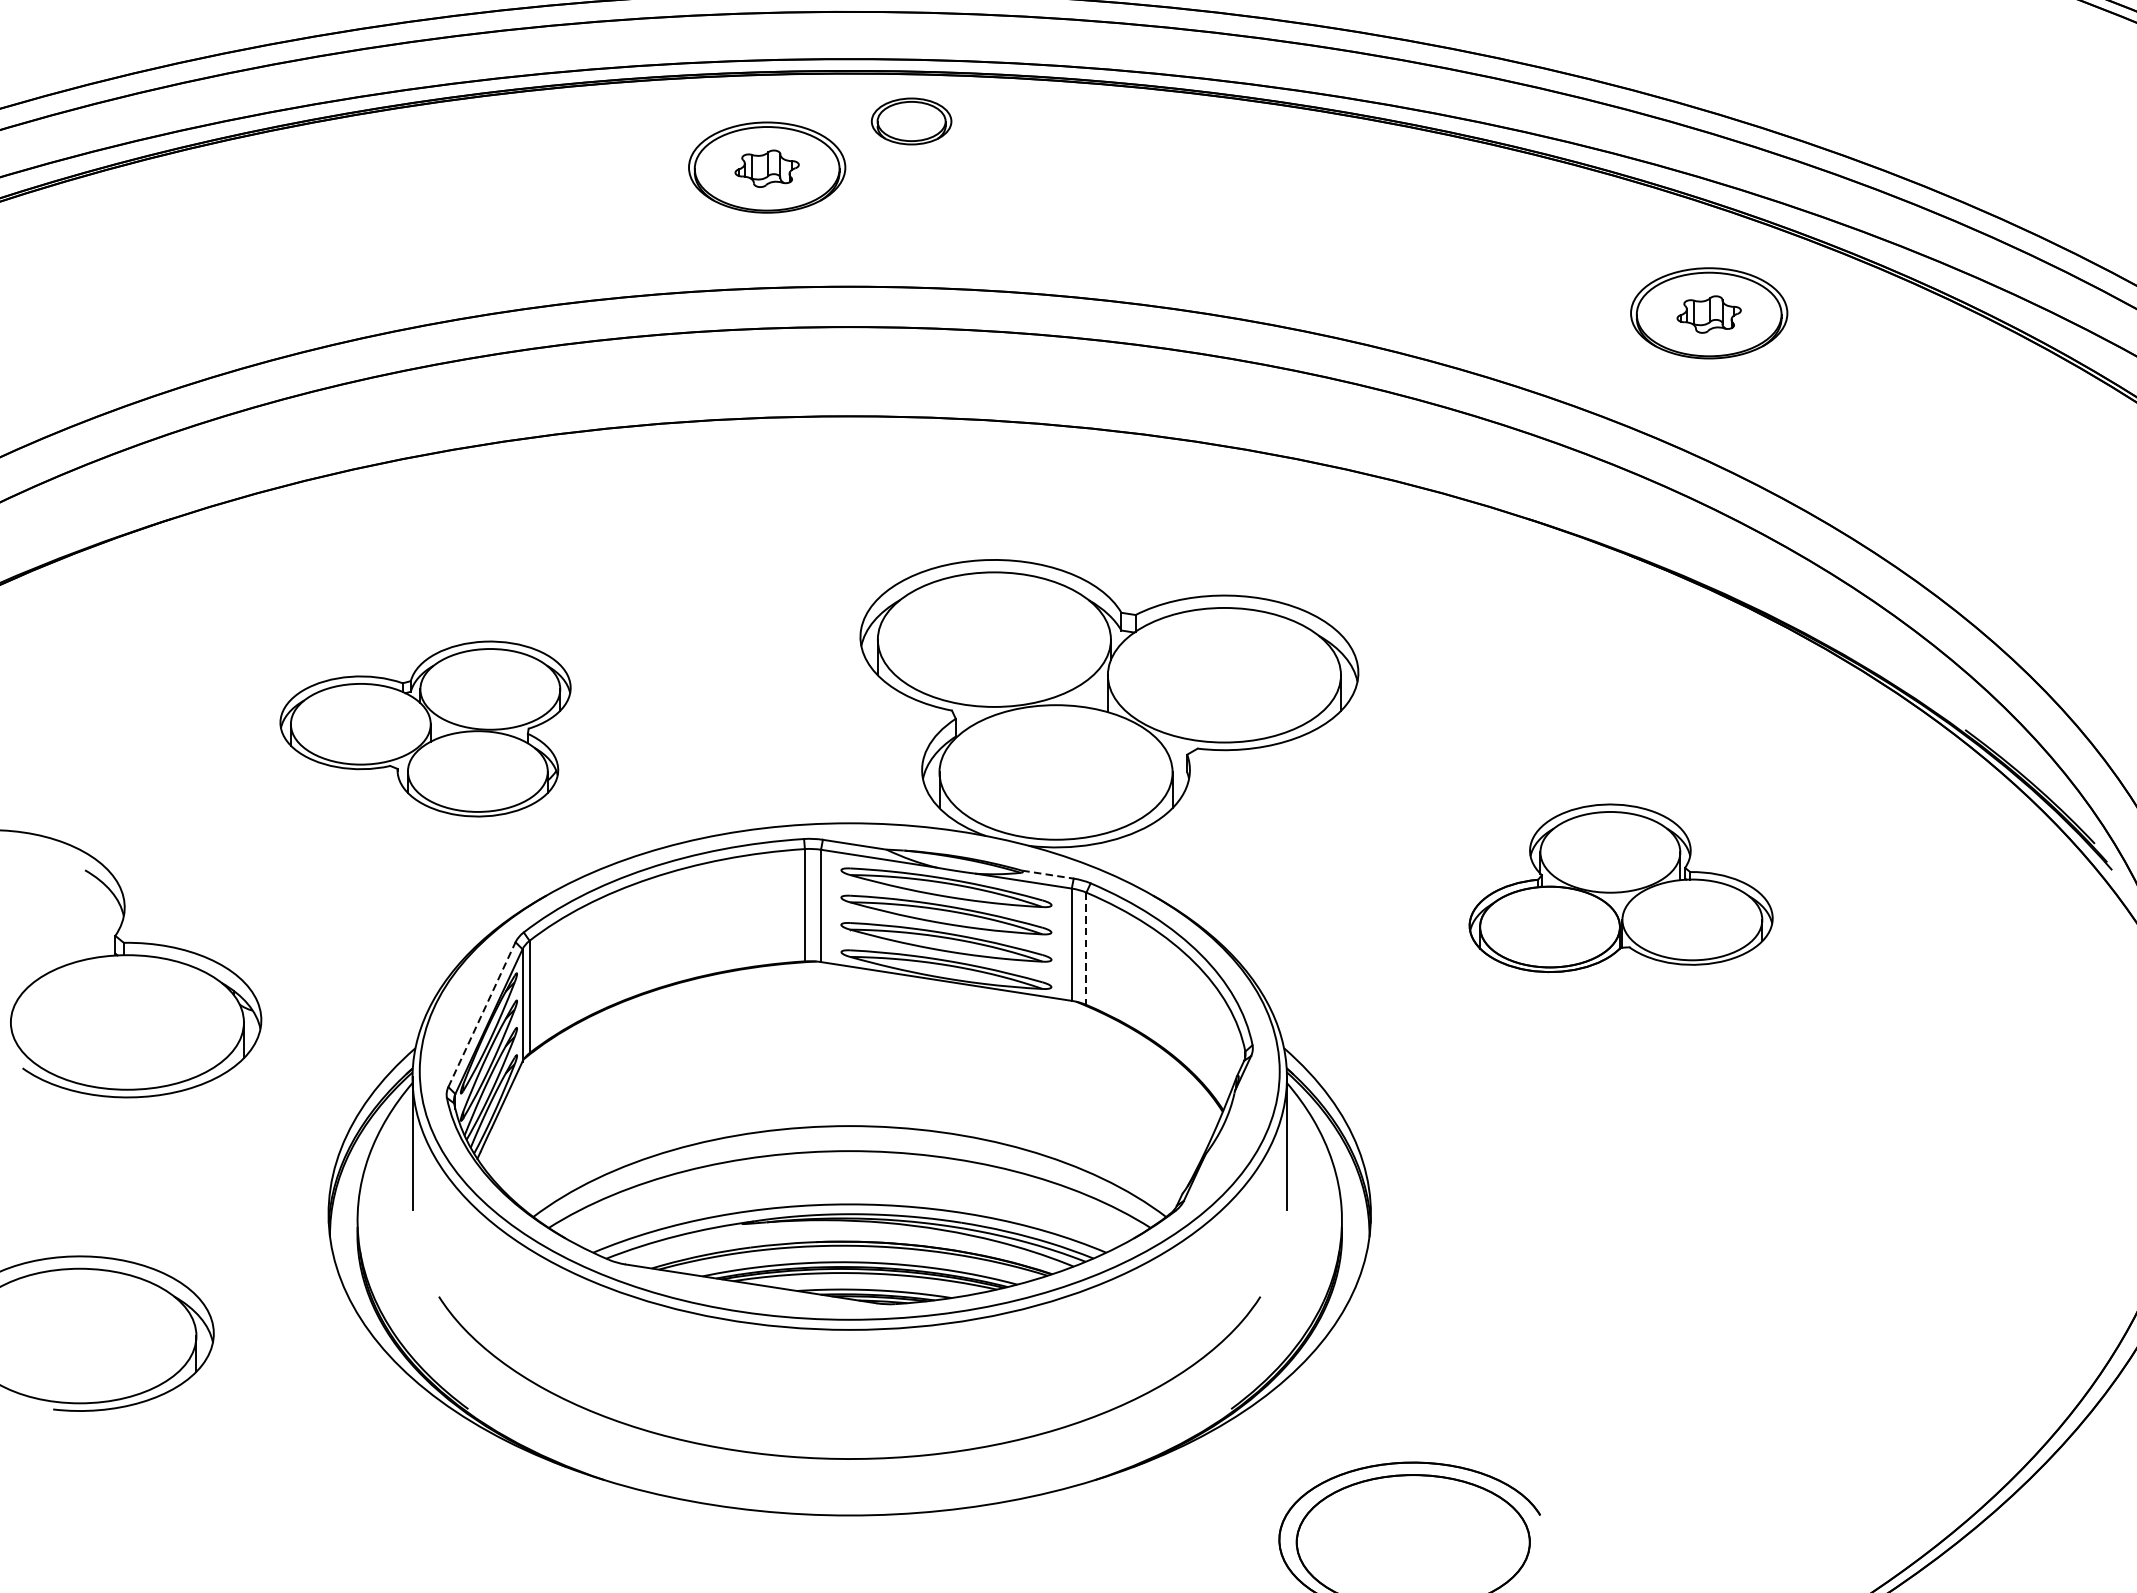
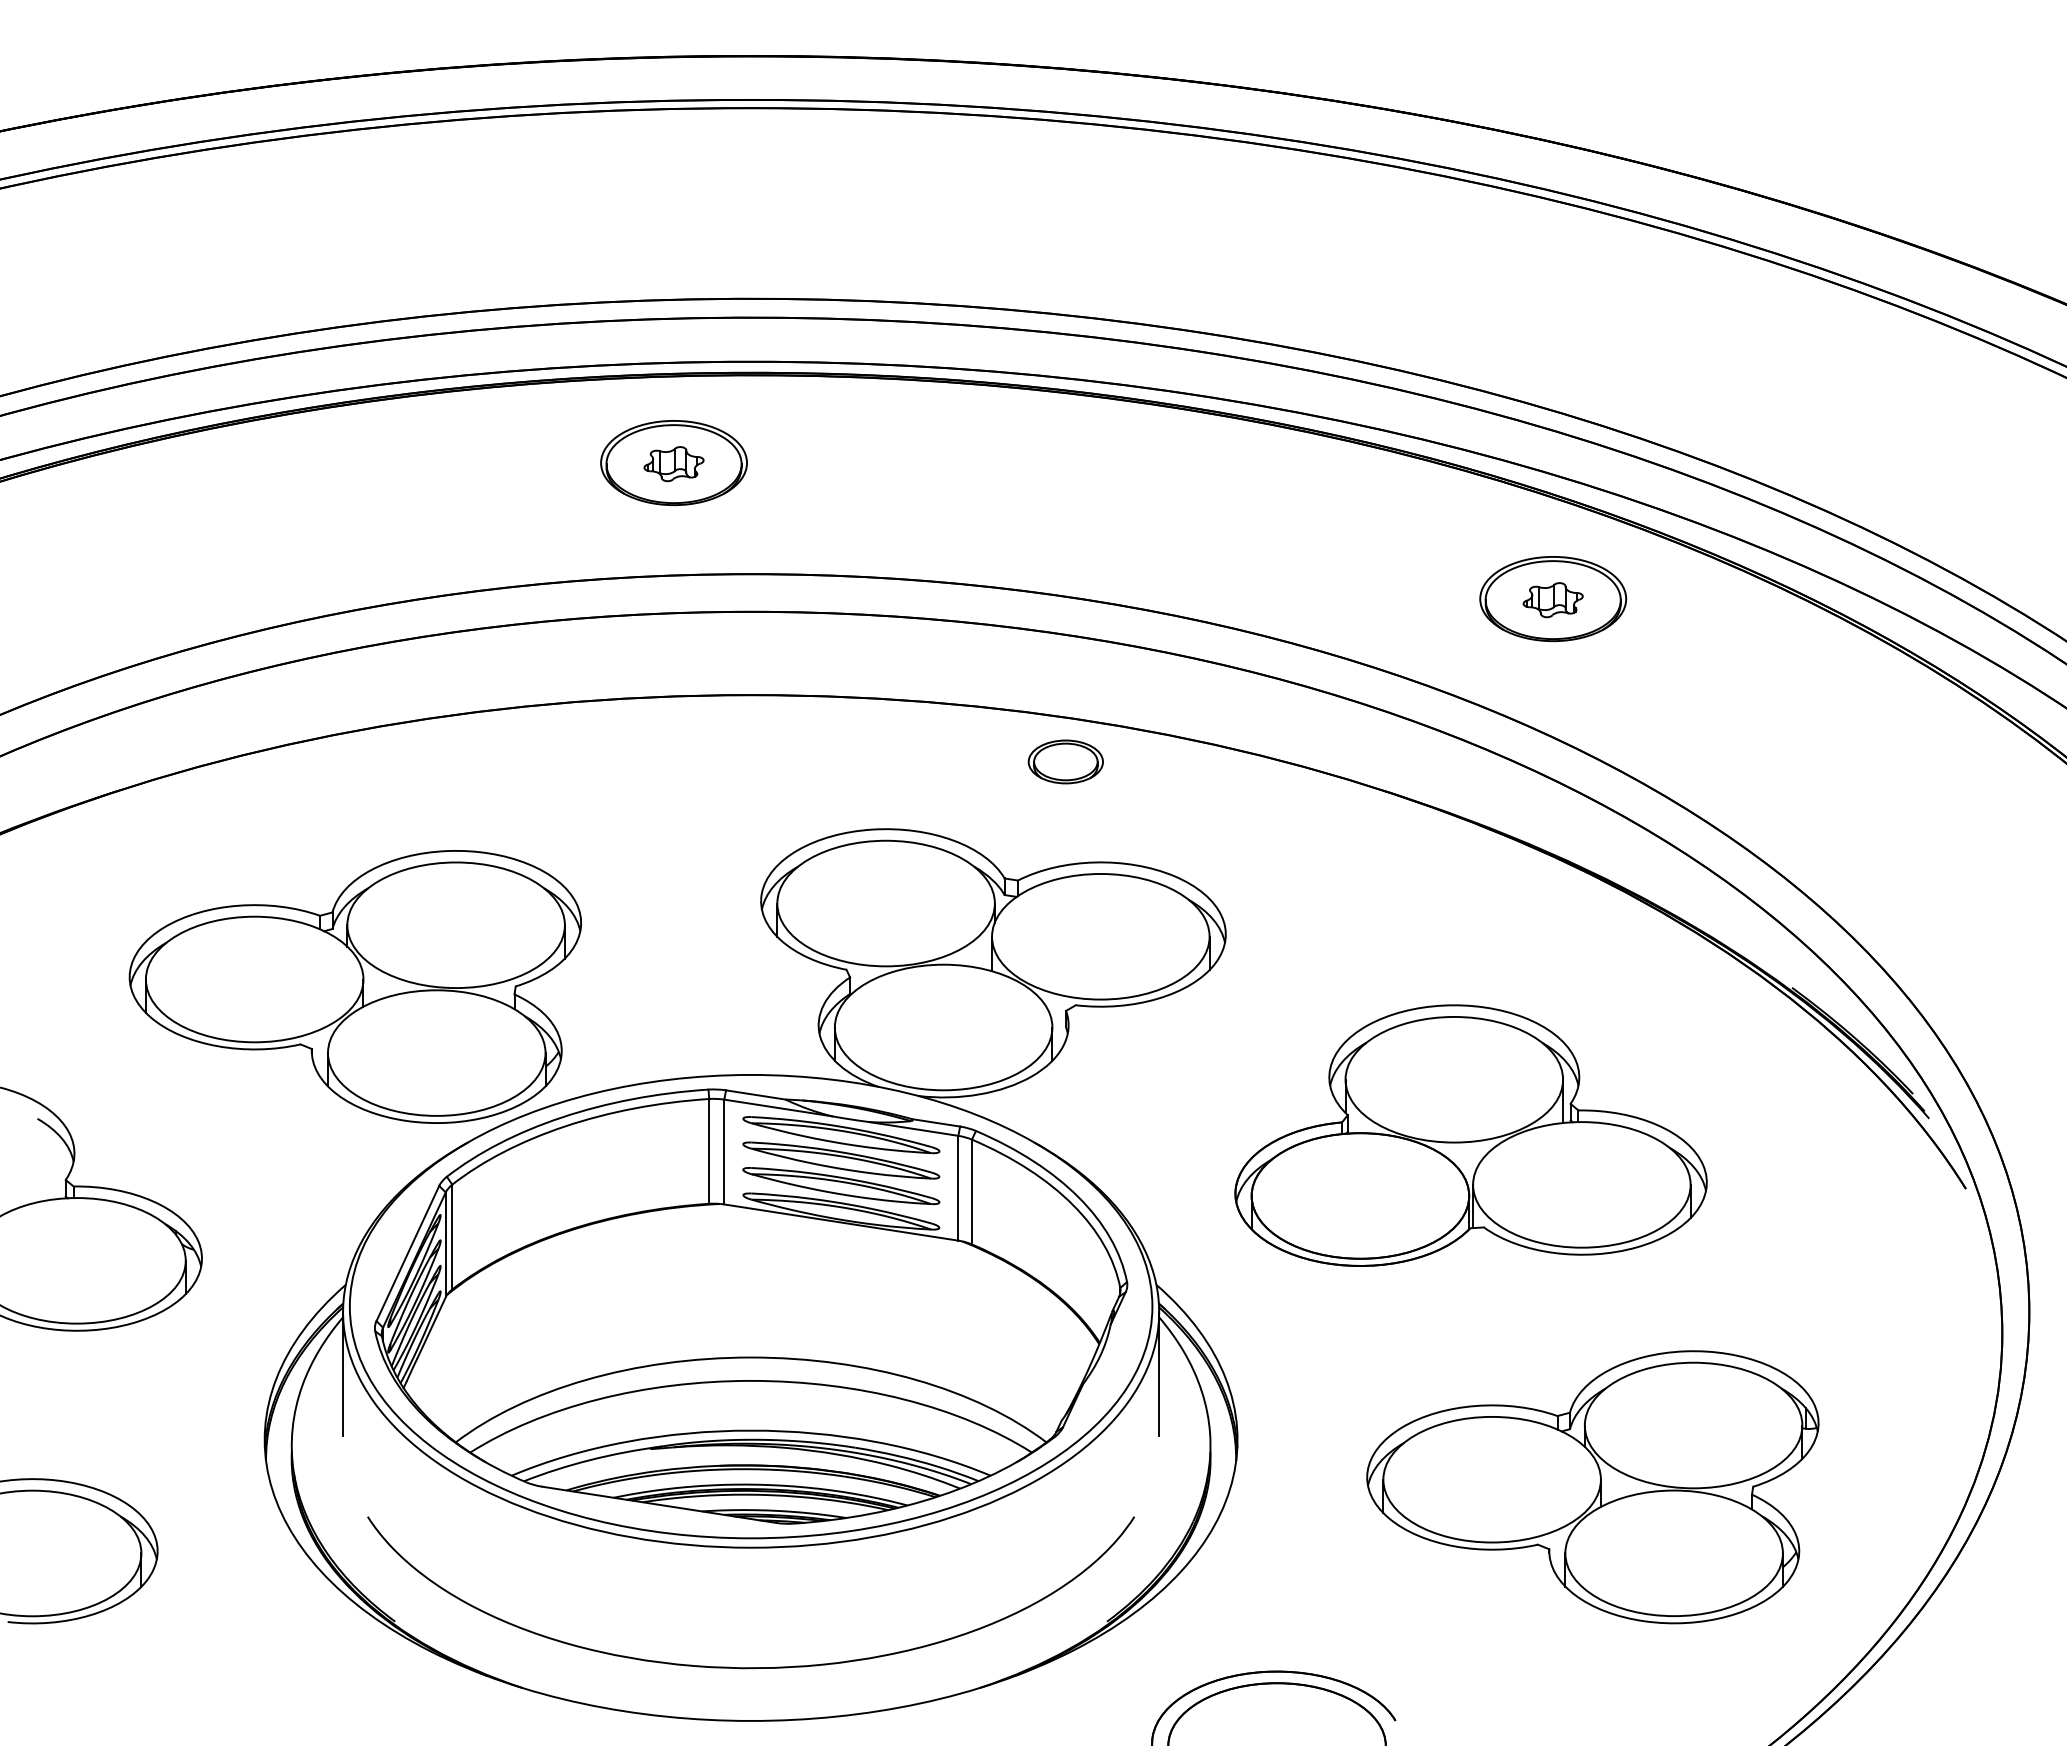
part: (911, 120) -> (1065, 761), moved
part: (424, 728) -> (354, 986), size x1.67
line: (1048, 874) -> (936, 1122), dashed -> solid
part: (1620, 888) -> (1470, 1135), size x1.67
line: (1085, 949) -> (971, 1192), dashed -> solid
line: (482, 1014) -> (408, 1253), dashed -> solid
part: (1751, 1265) -> (1592, 1487), added

